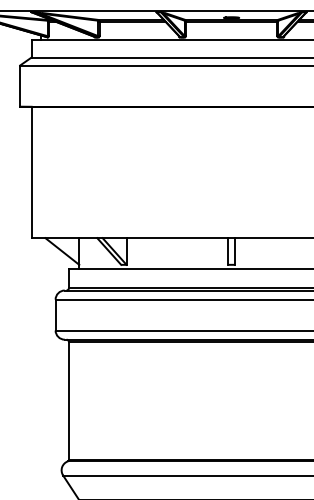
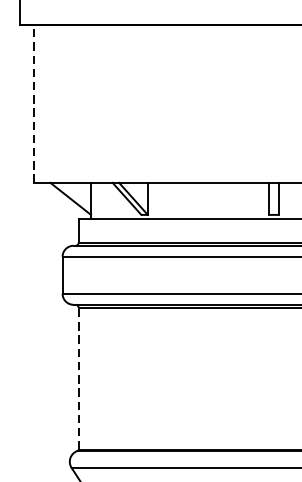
line: (31, 172) -> (33, 103), solid -> dashed
line: (68, 400) -> (78, 377), solid -> dashed

